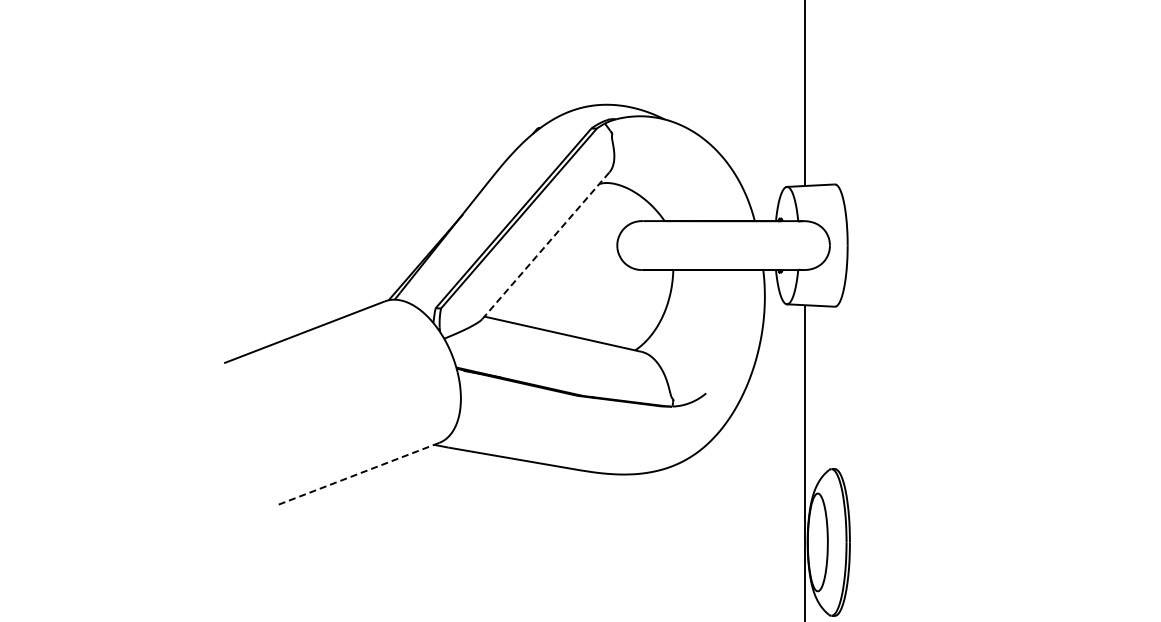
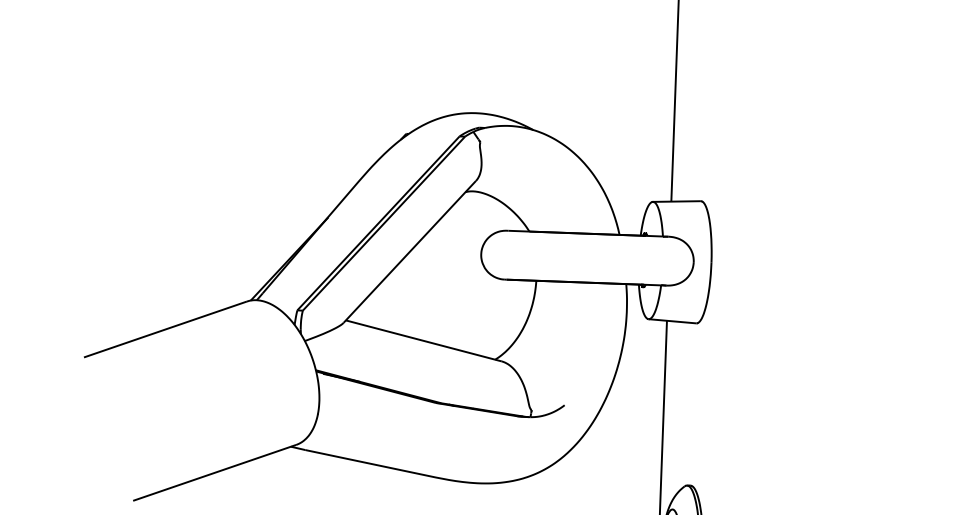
line: (546, 245) -> (410, 251), dashed -> solid
line: (358, 473) -> (214, 472), dashed -> solid

